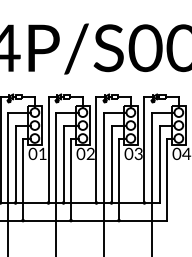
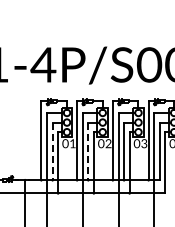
line: (15, 164) -> (52, 151), solid -> dashed
line: (63, 164) -> (88, 151), solid -> dashed

